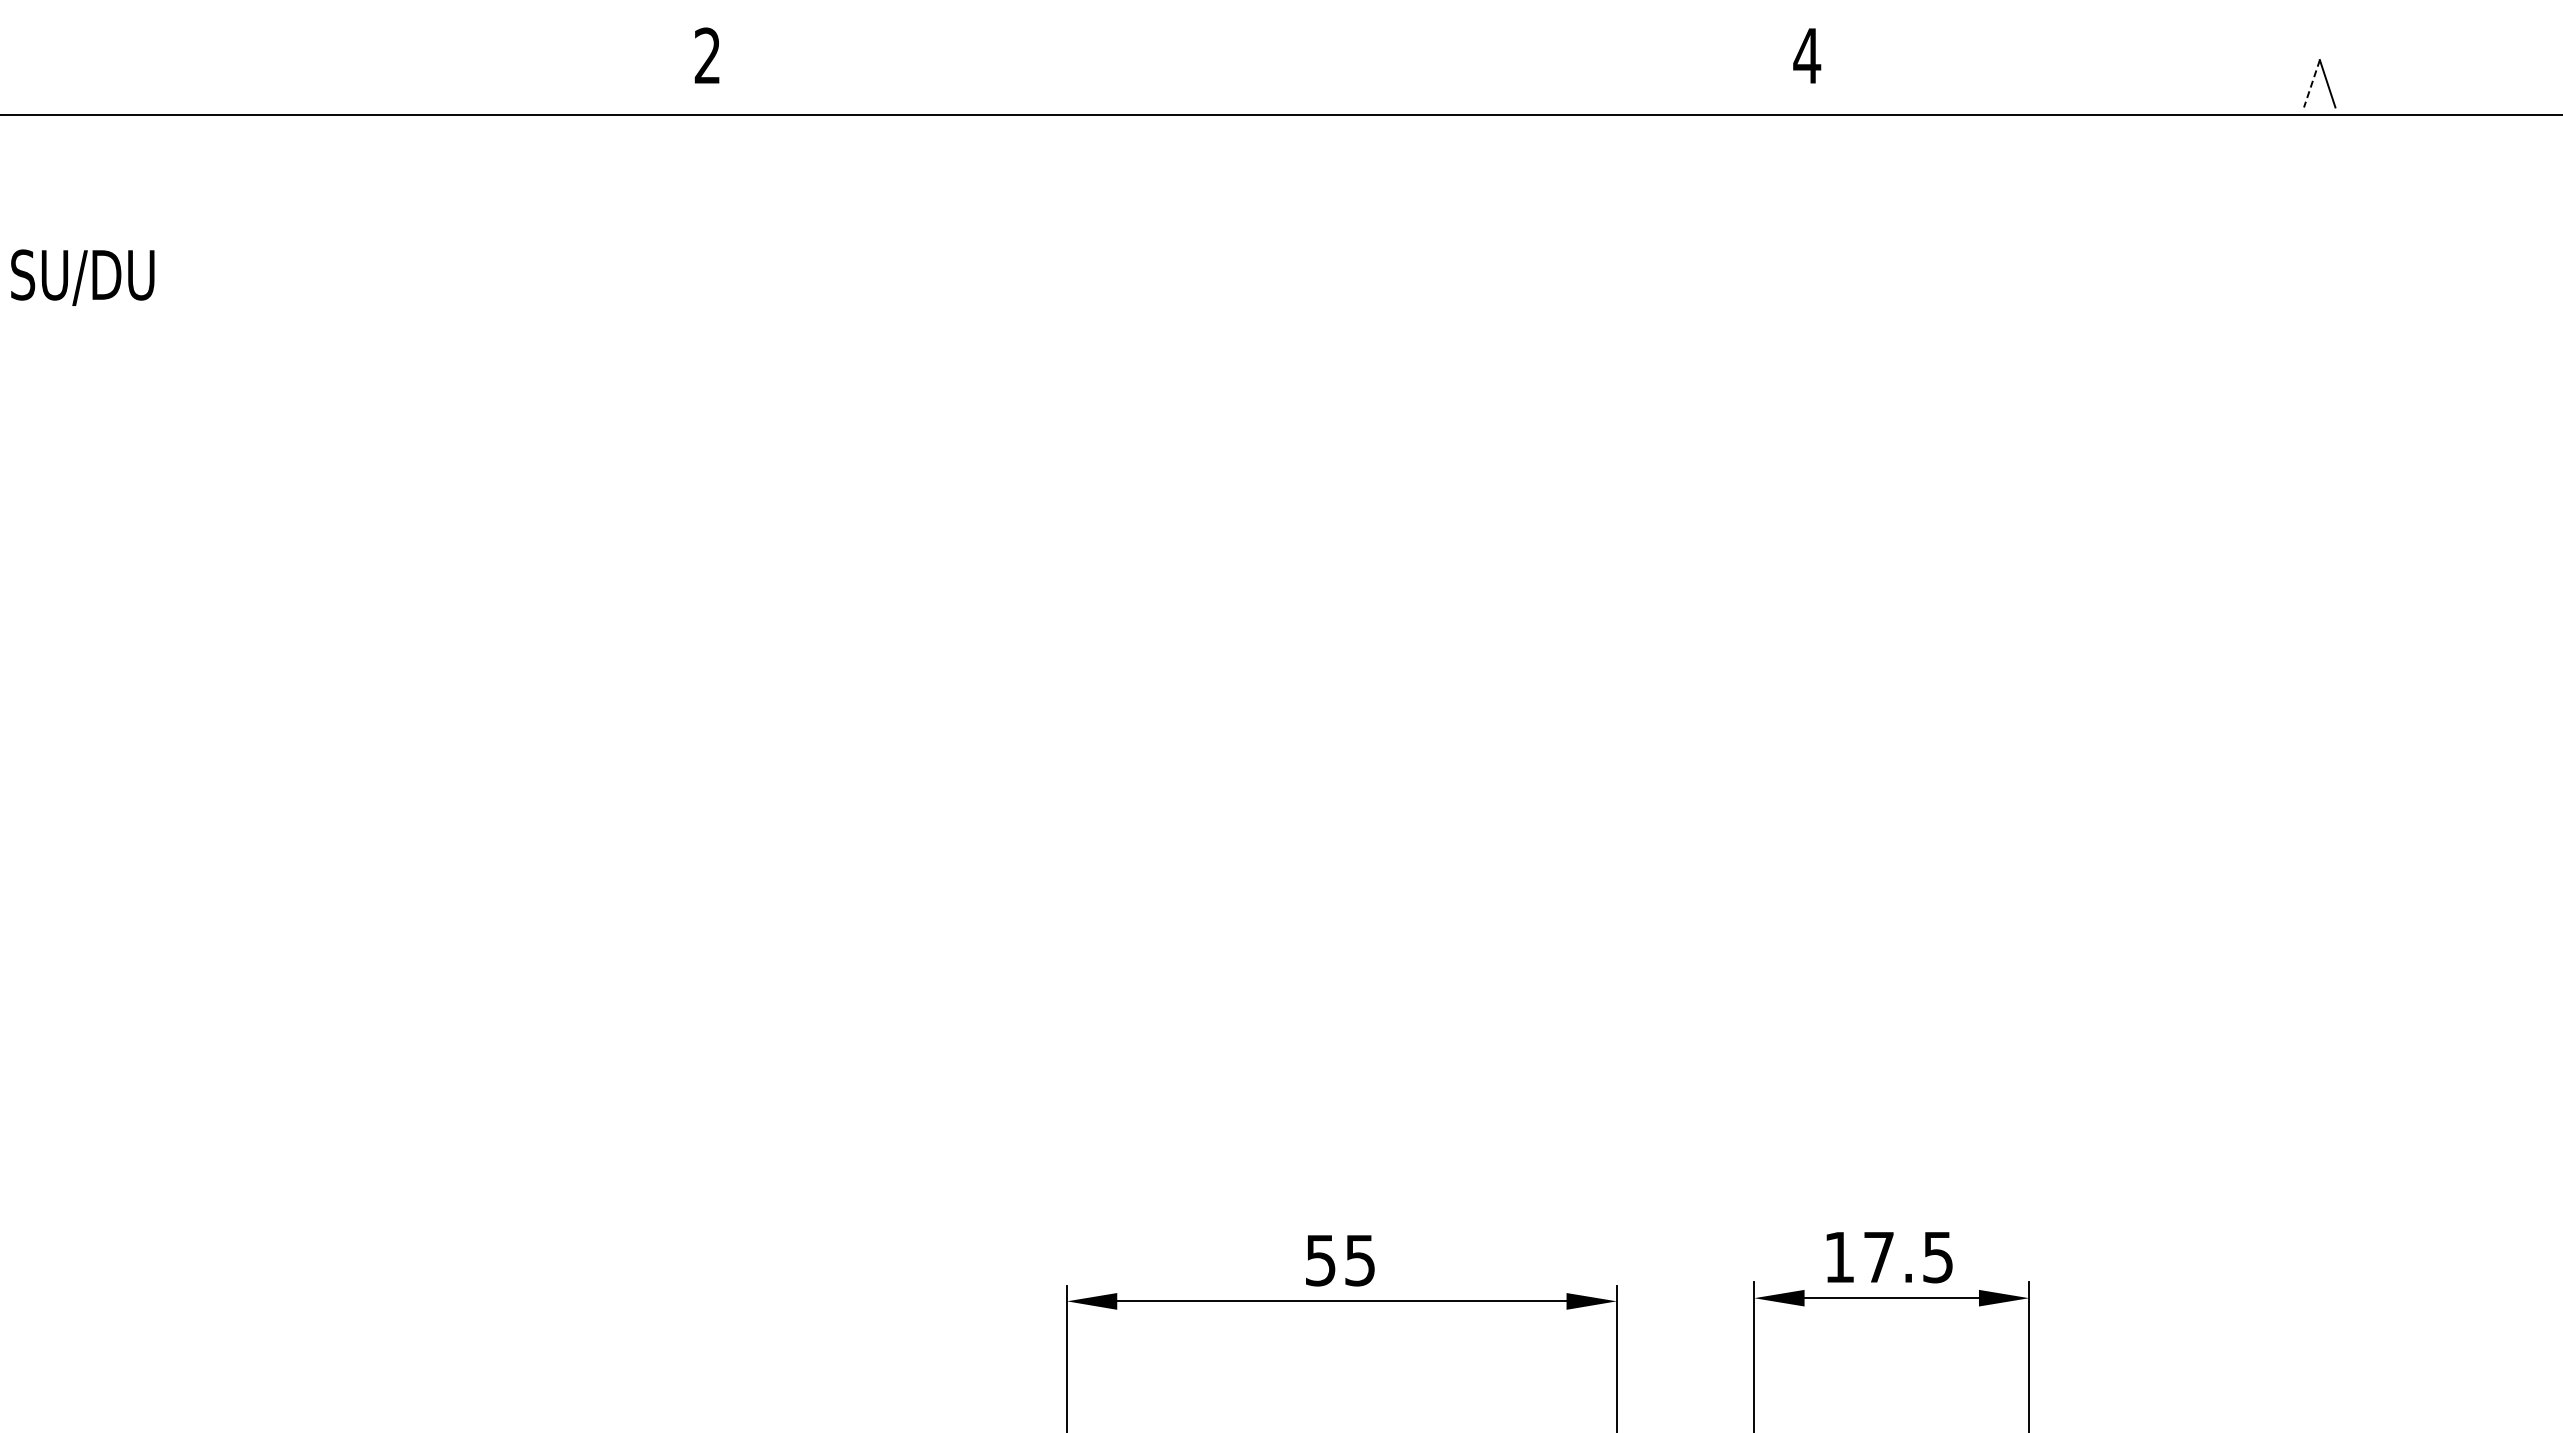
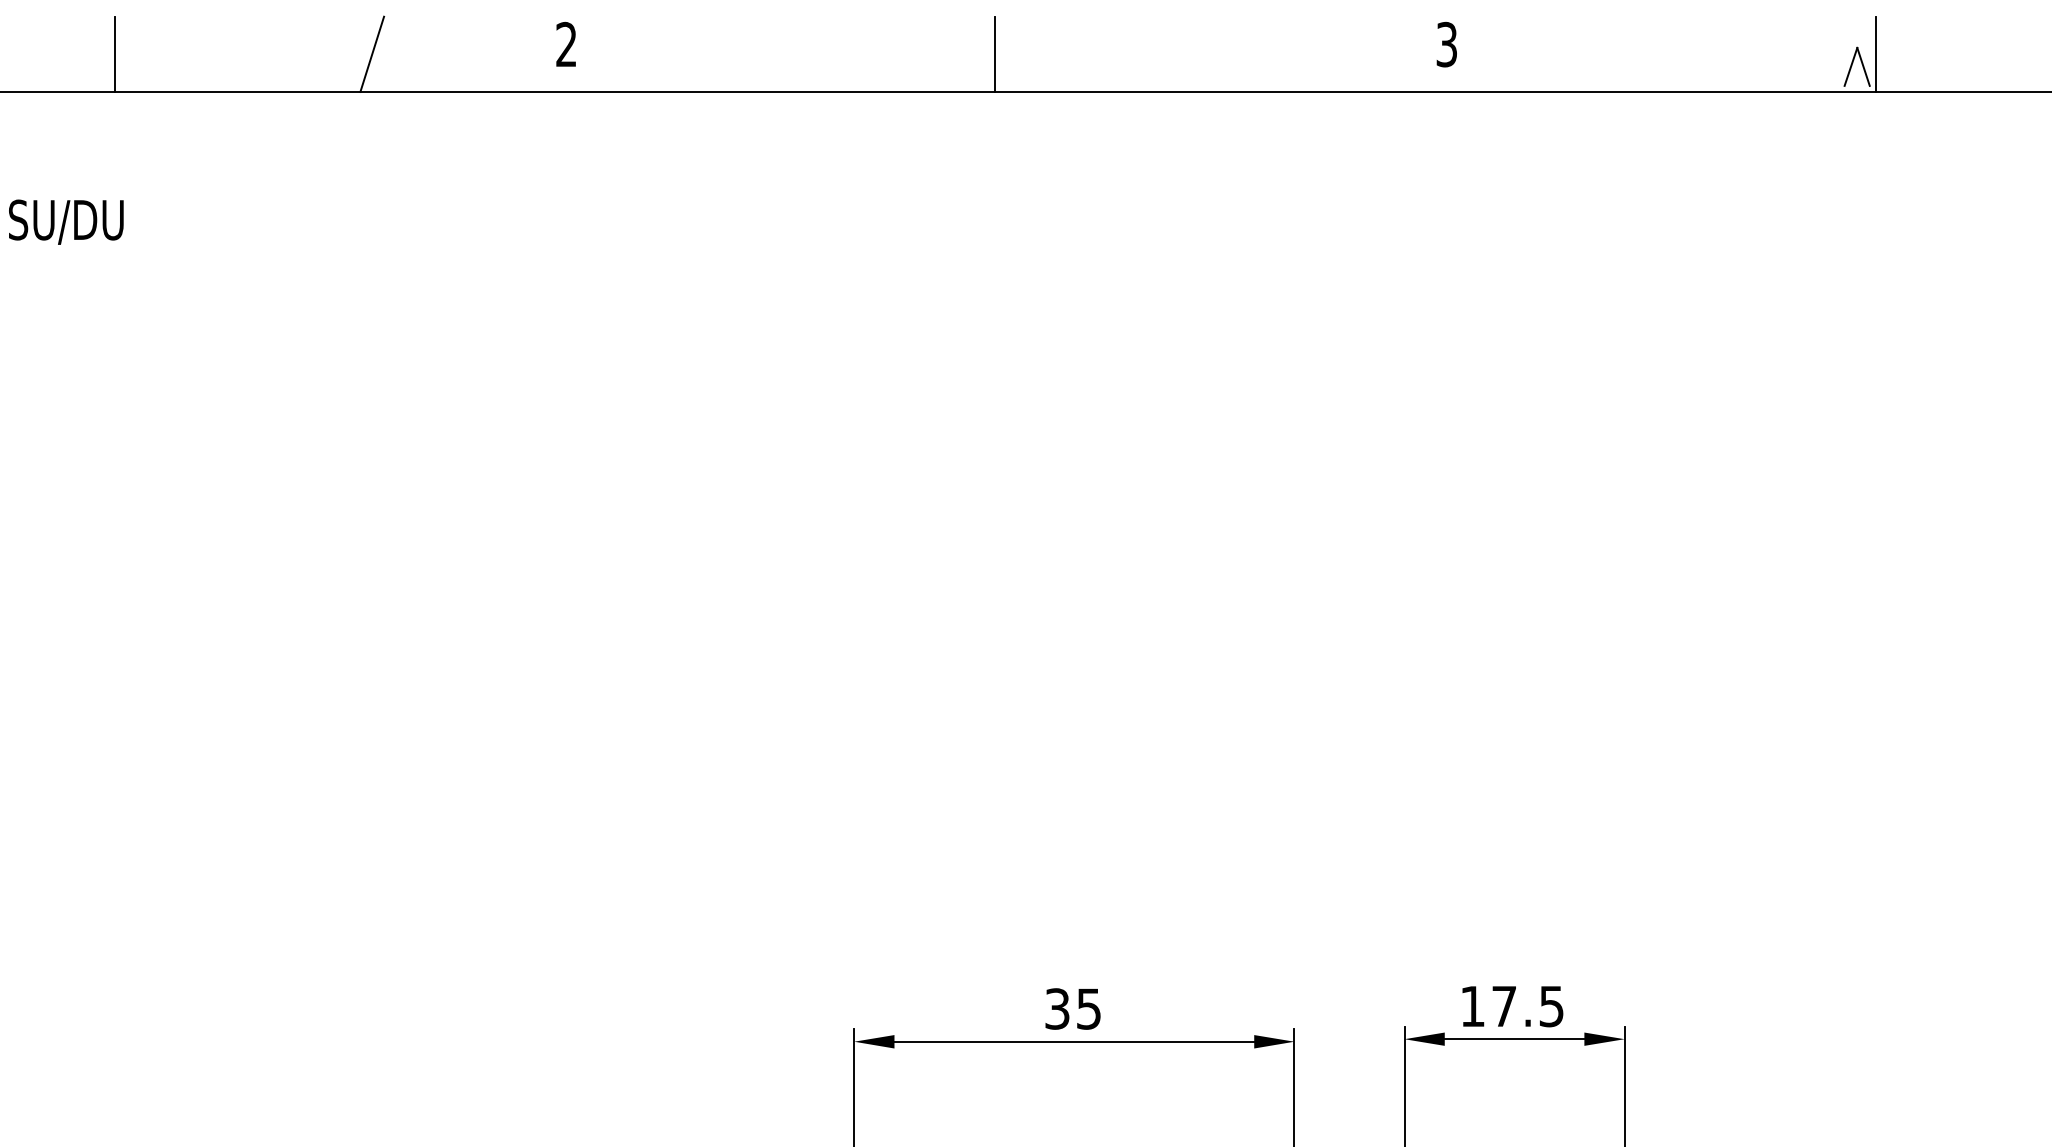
text: (1807, 55) -> (1447, 44), 4 -> 3
line: (143, 68) -> (114, 54), added
line: (464, 68) -> (371, 54), added
line: (1243, 68) -> (995, 54), added
line: (2343, 68) -> (1876, 54), added
line: (2311, 84) -> (1850, 67), dashed -> solid
text: (1320, 1259) -> (1057, 1008), 55 -> 35

